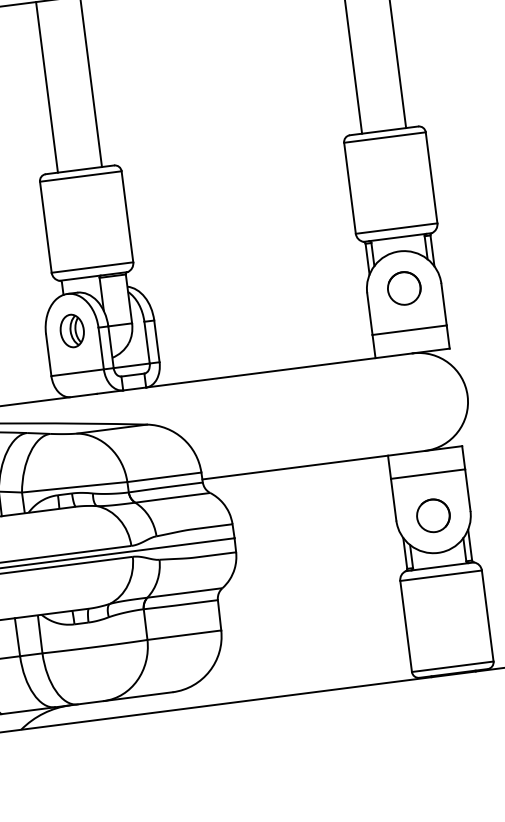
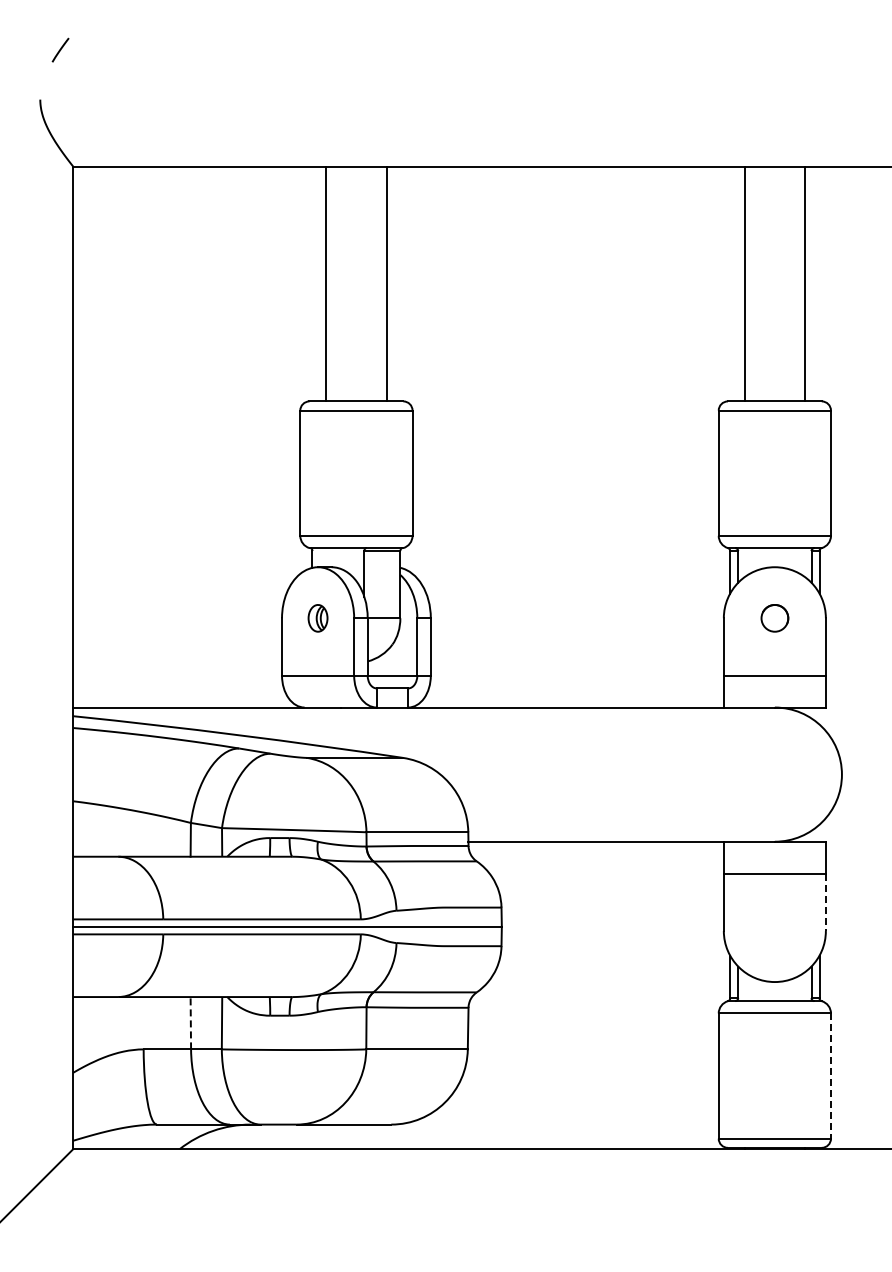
part: (404, 288) -> (774, 618), size x0.6
part: (71, 331) -> (317, 618), size x0.6
line: (467, 490) -> (825, 902), solid -> dashed
part: (433, 515) -> (774, 930), removed
line: (487, 616) -> (830, 1076), solid -> dashed
line: (17, 636) -> (190, 1022), solid -> dashed

